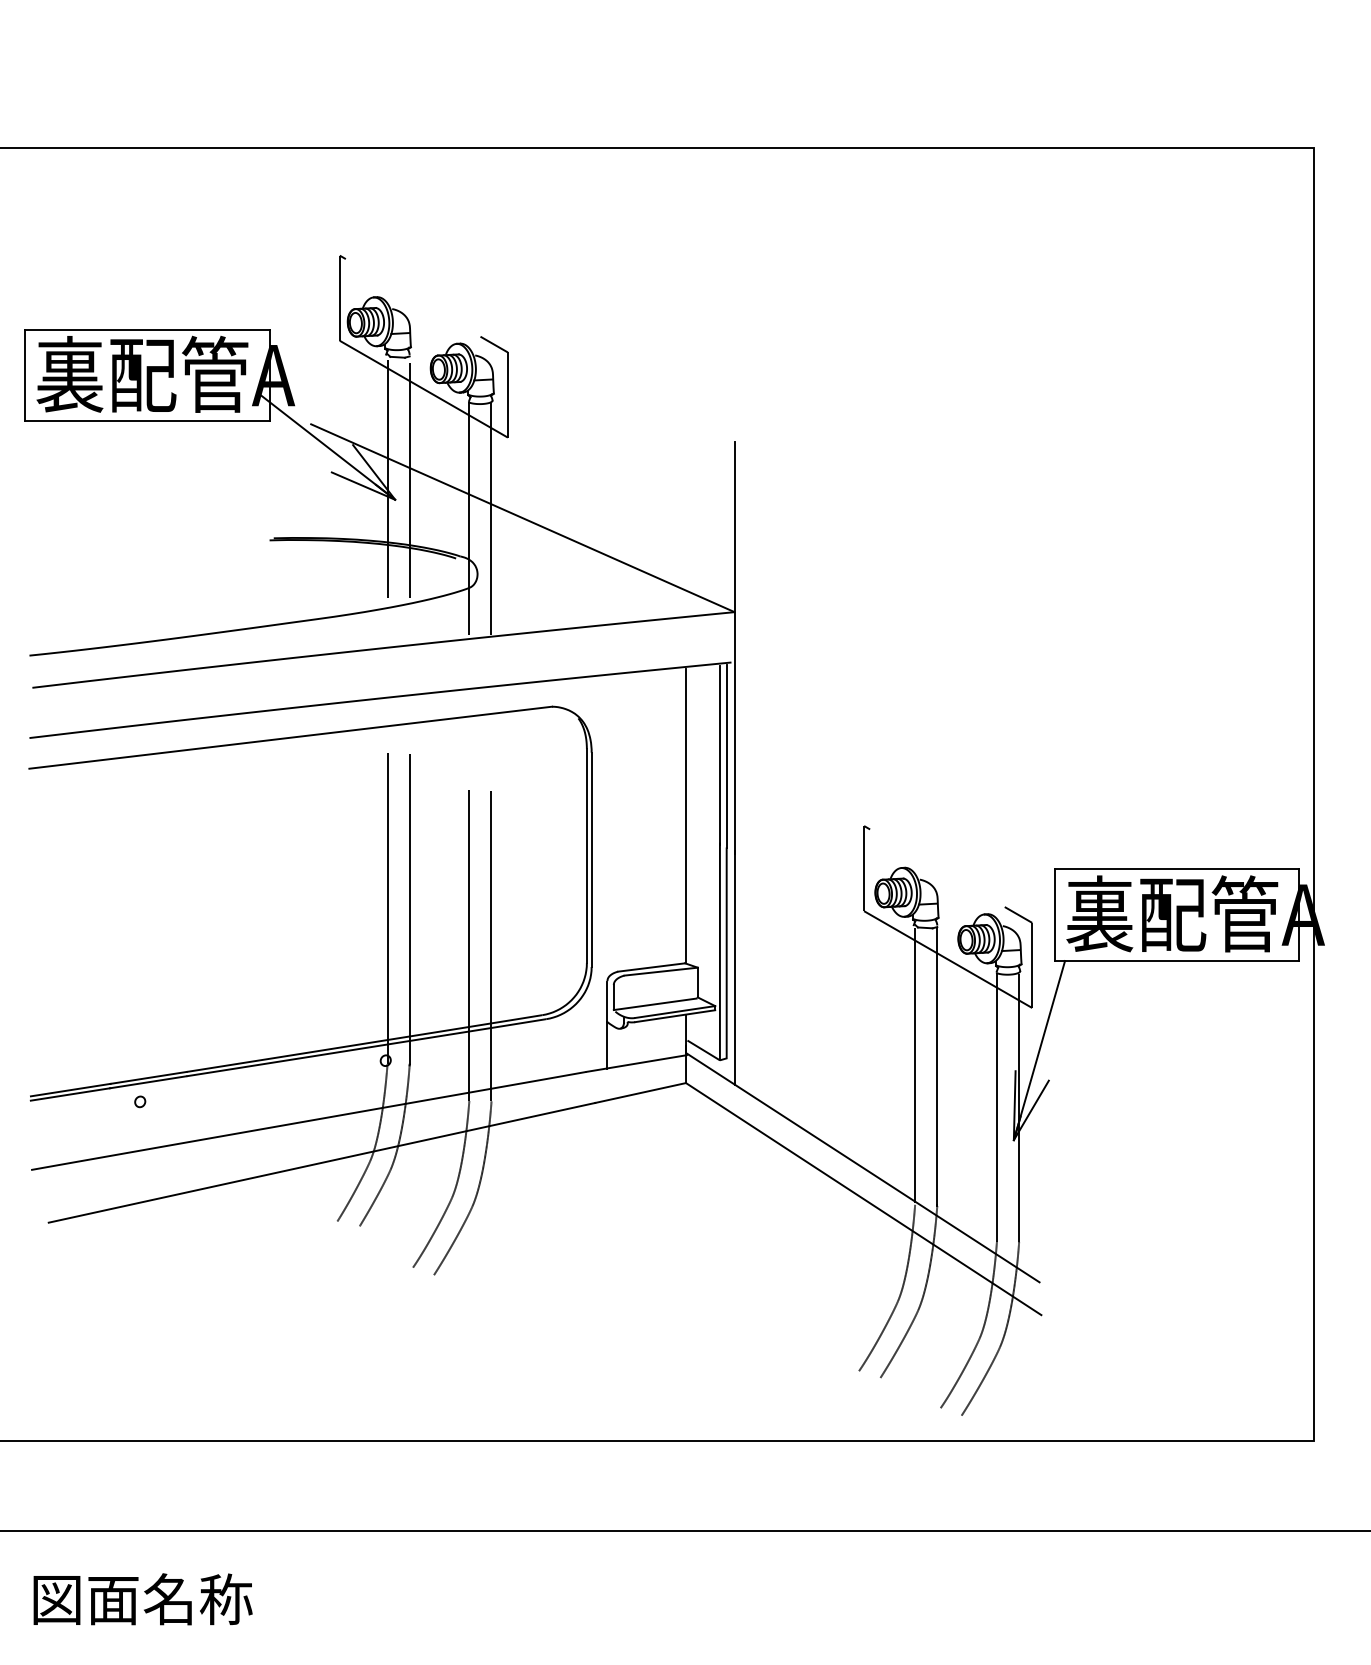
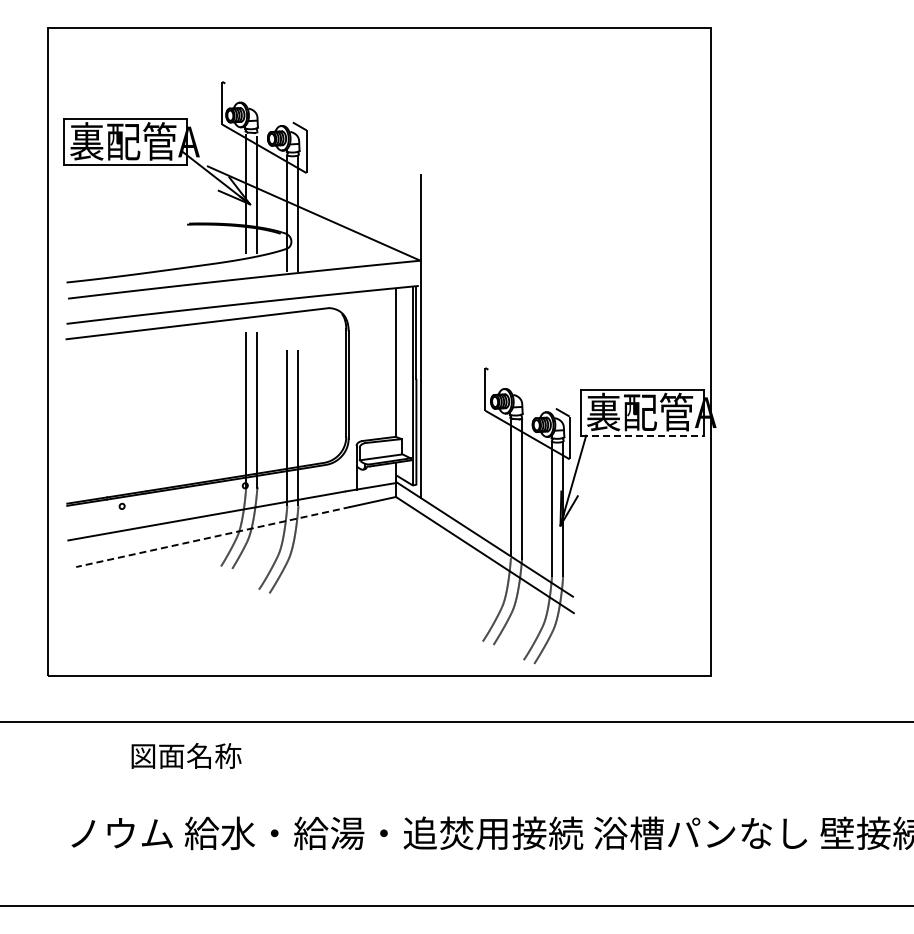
line: (1177, 960) -> (642, 435), solid -> dashed
line: (320, 1163) -> (212, 537), solid -> dashed
text: (142, 1598) -> (186, 755), moved

